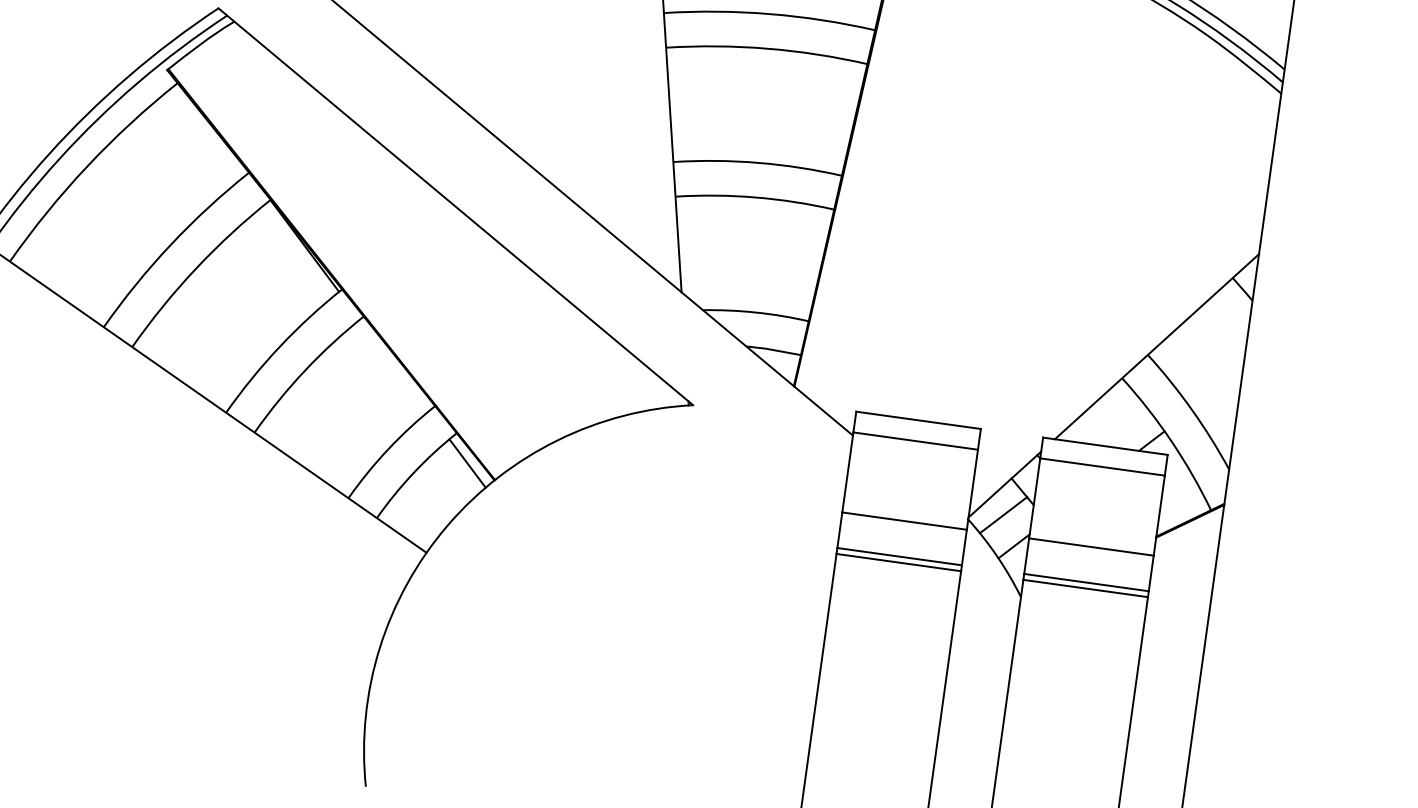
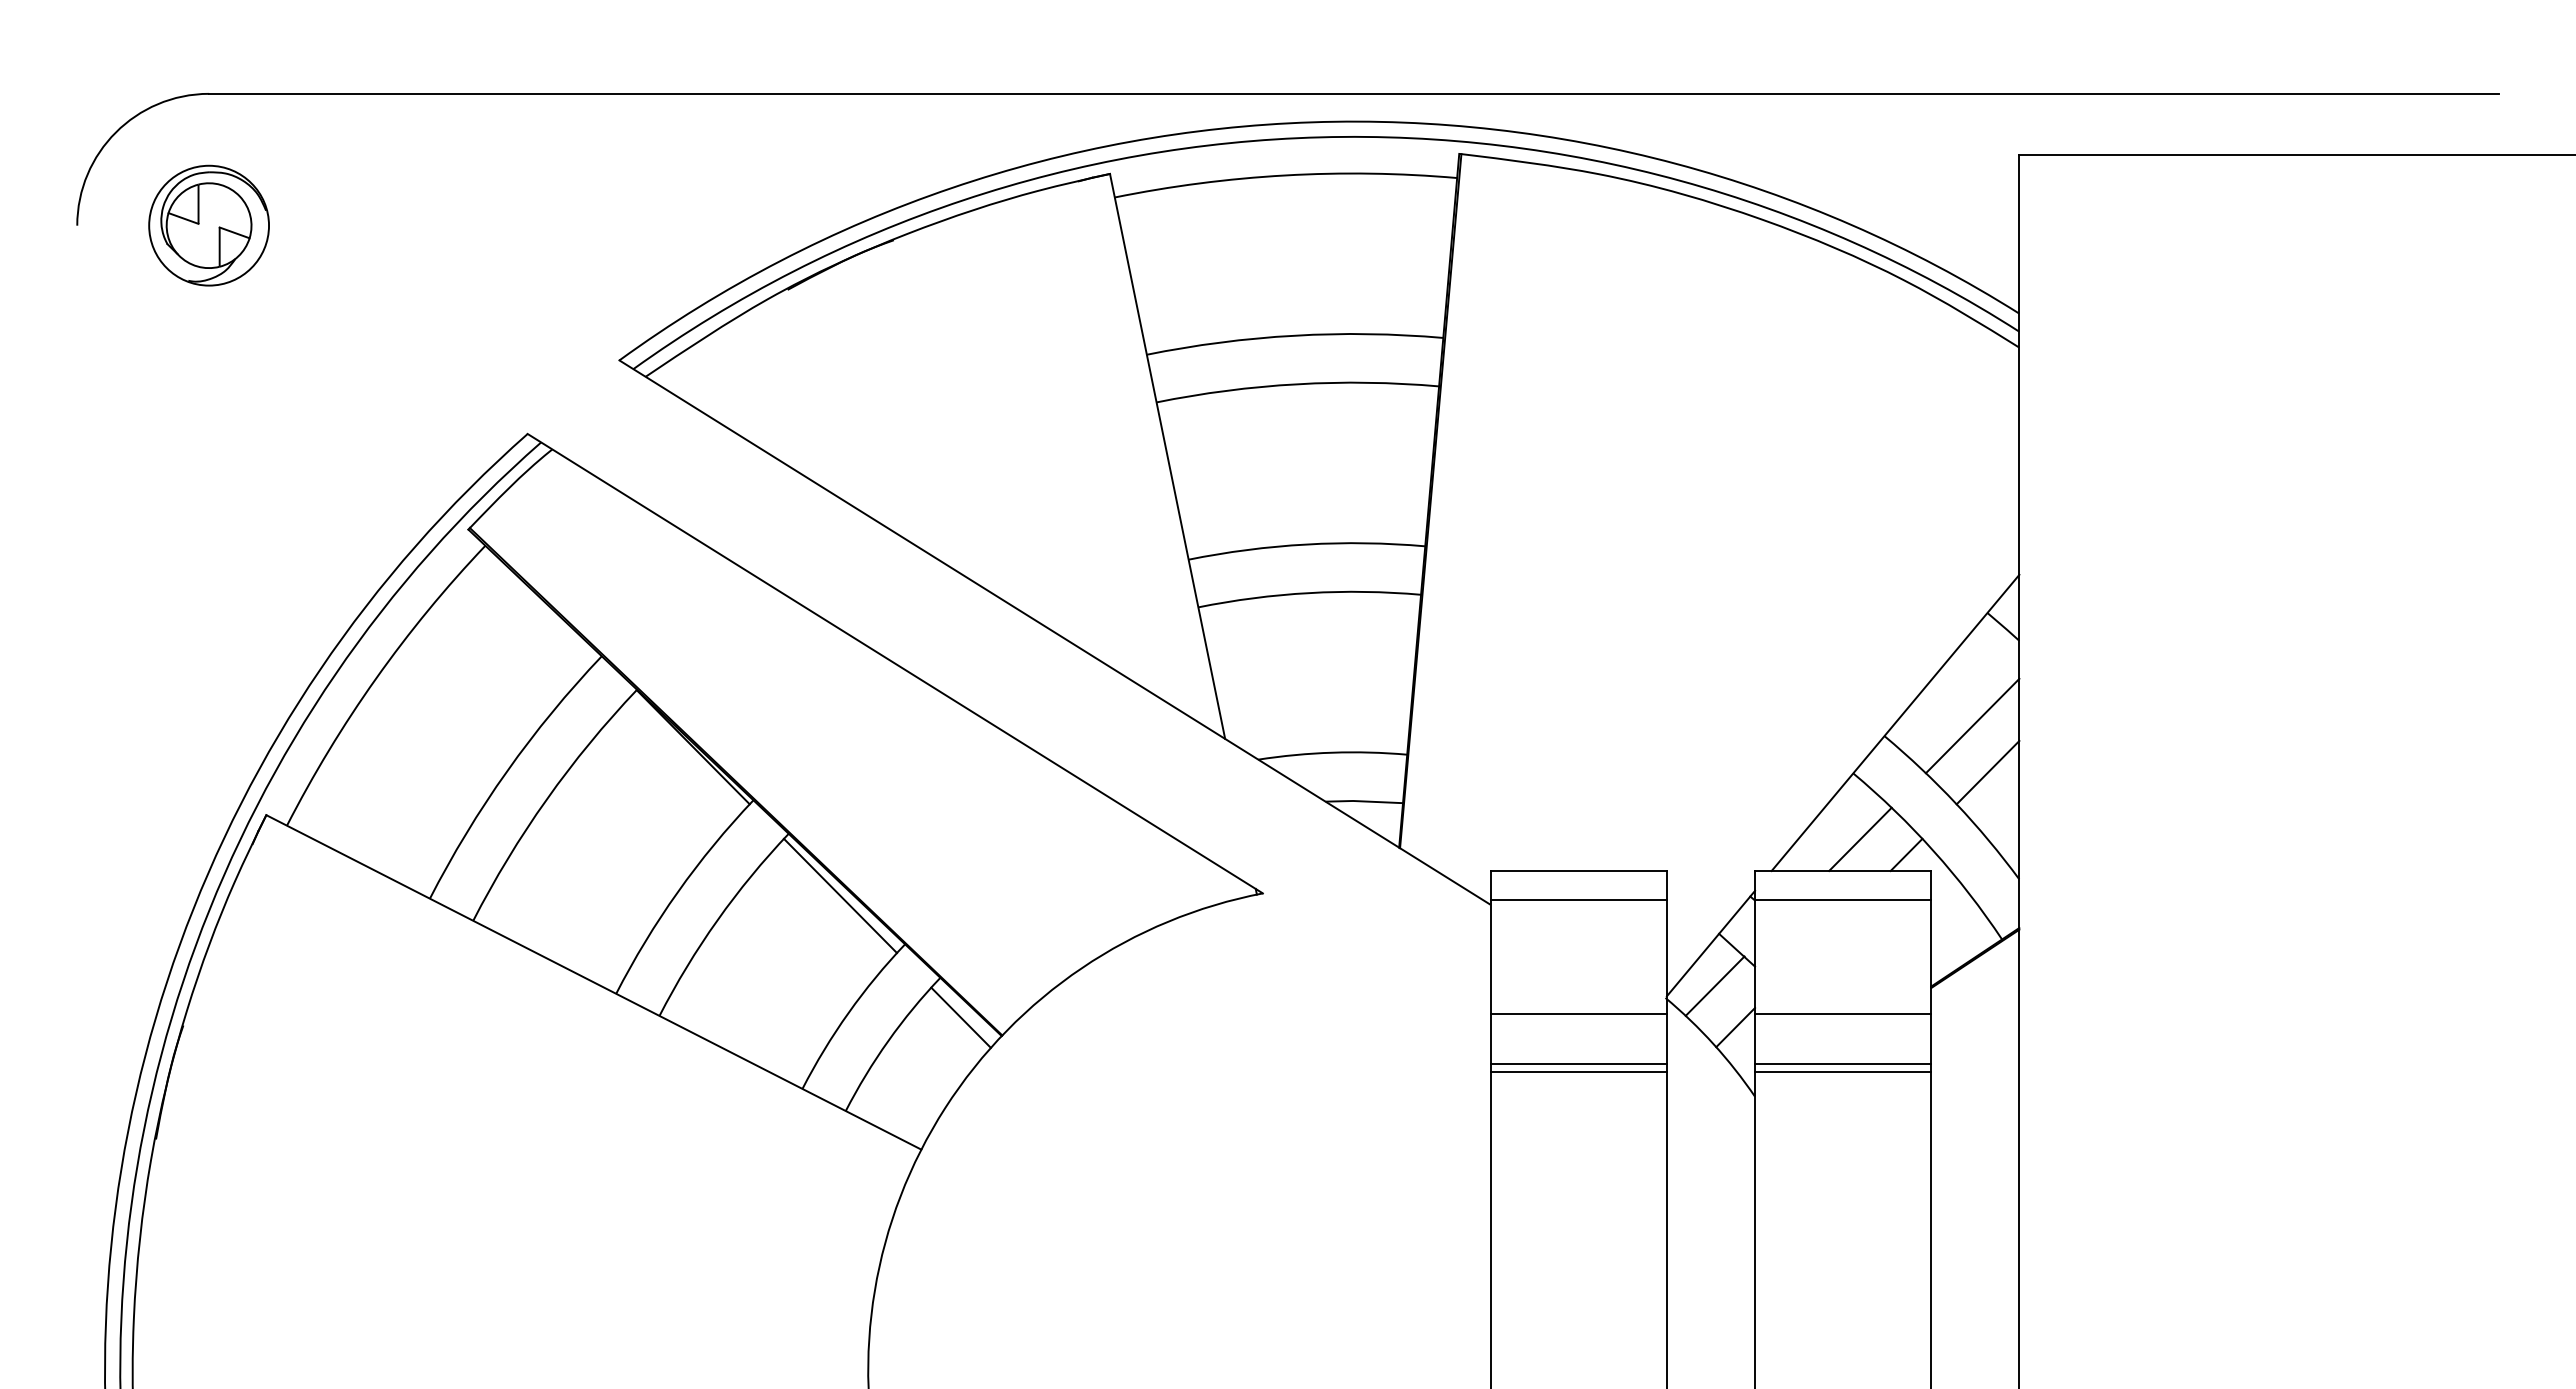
line: (1211, 356) -> (1972, 725), added
line: (394, 365) -> (840, 895), added
line: (1217, 390) -> (1987, 772), added
line: (1120, 425) -> (1860, 839), added

